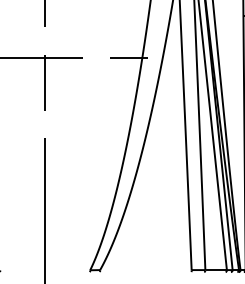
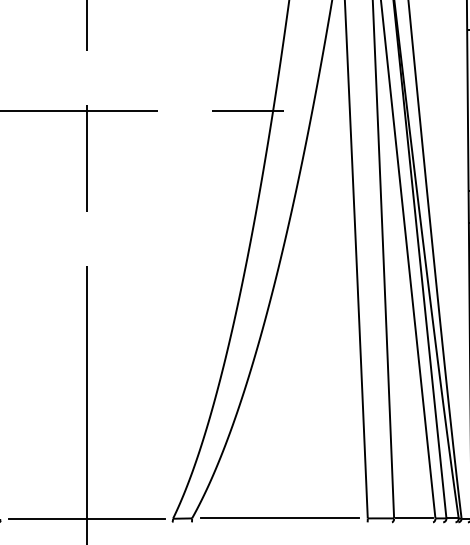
line: (44, 270) -> (85, 519), added
line: (145, 270) -> (279, 519), added

